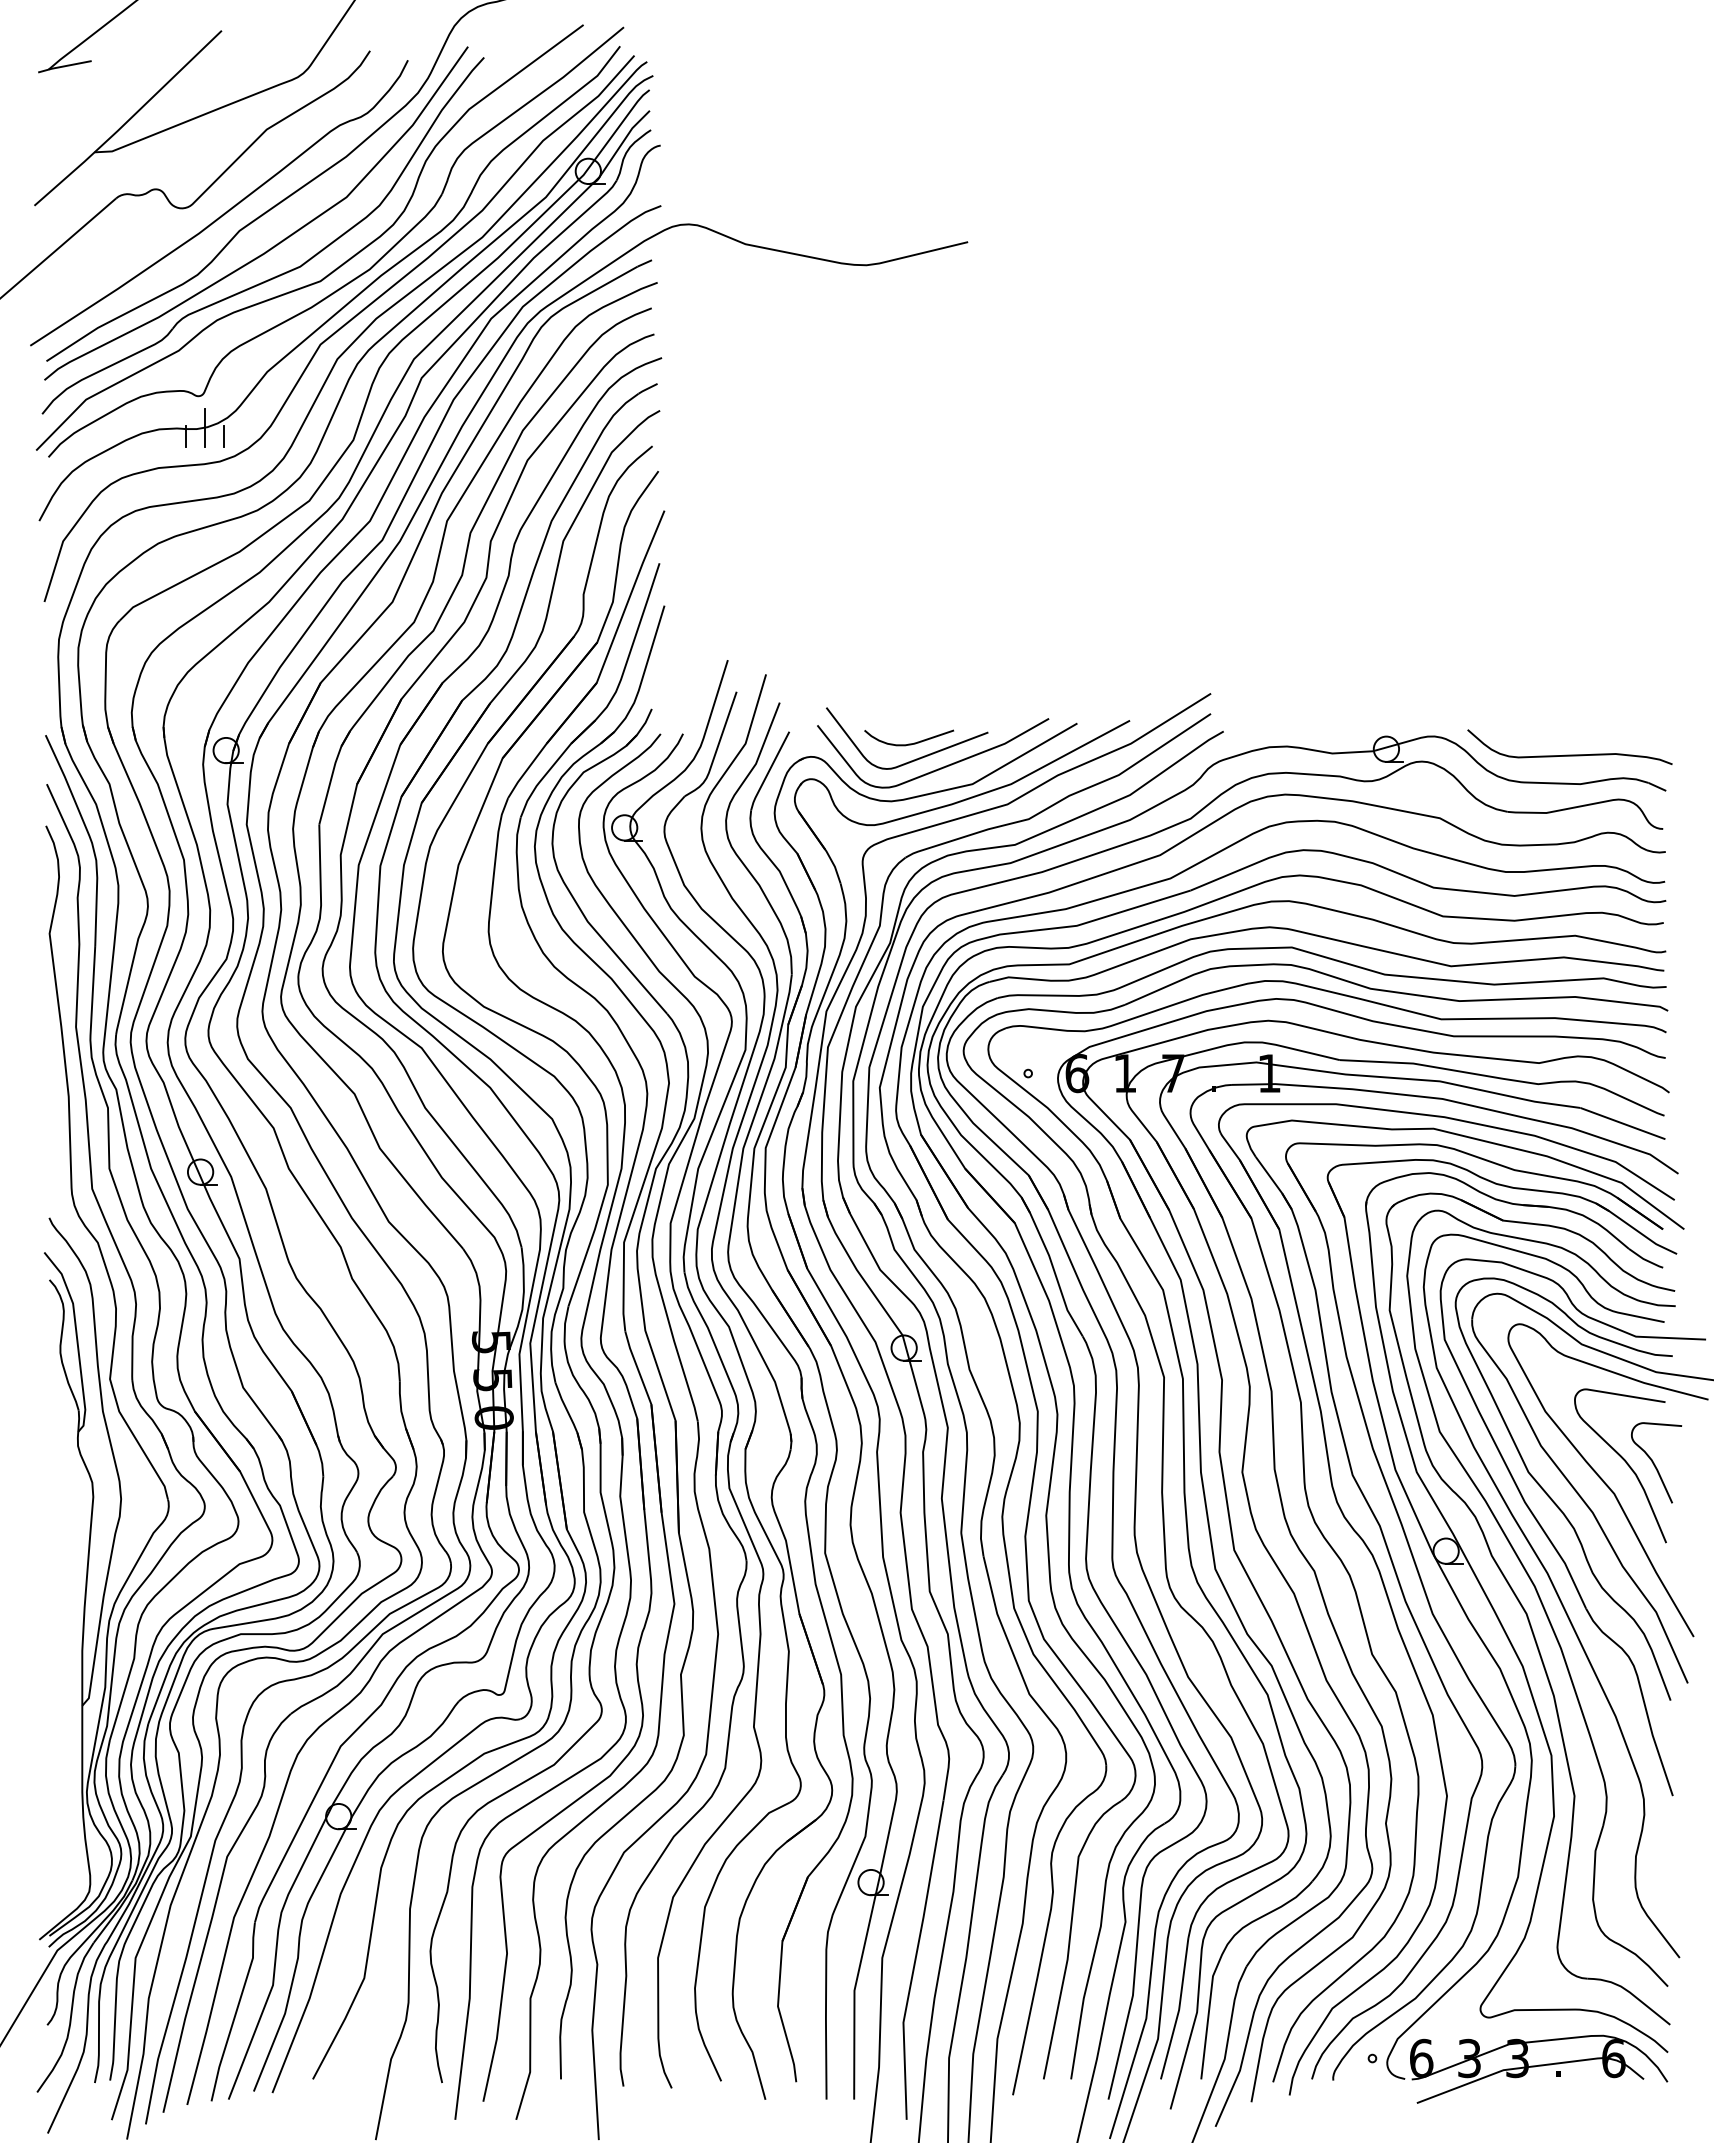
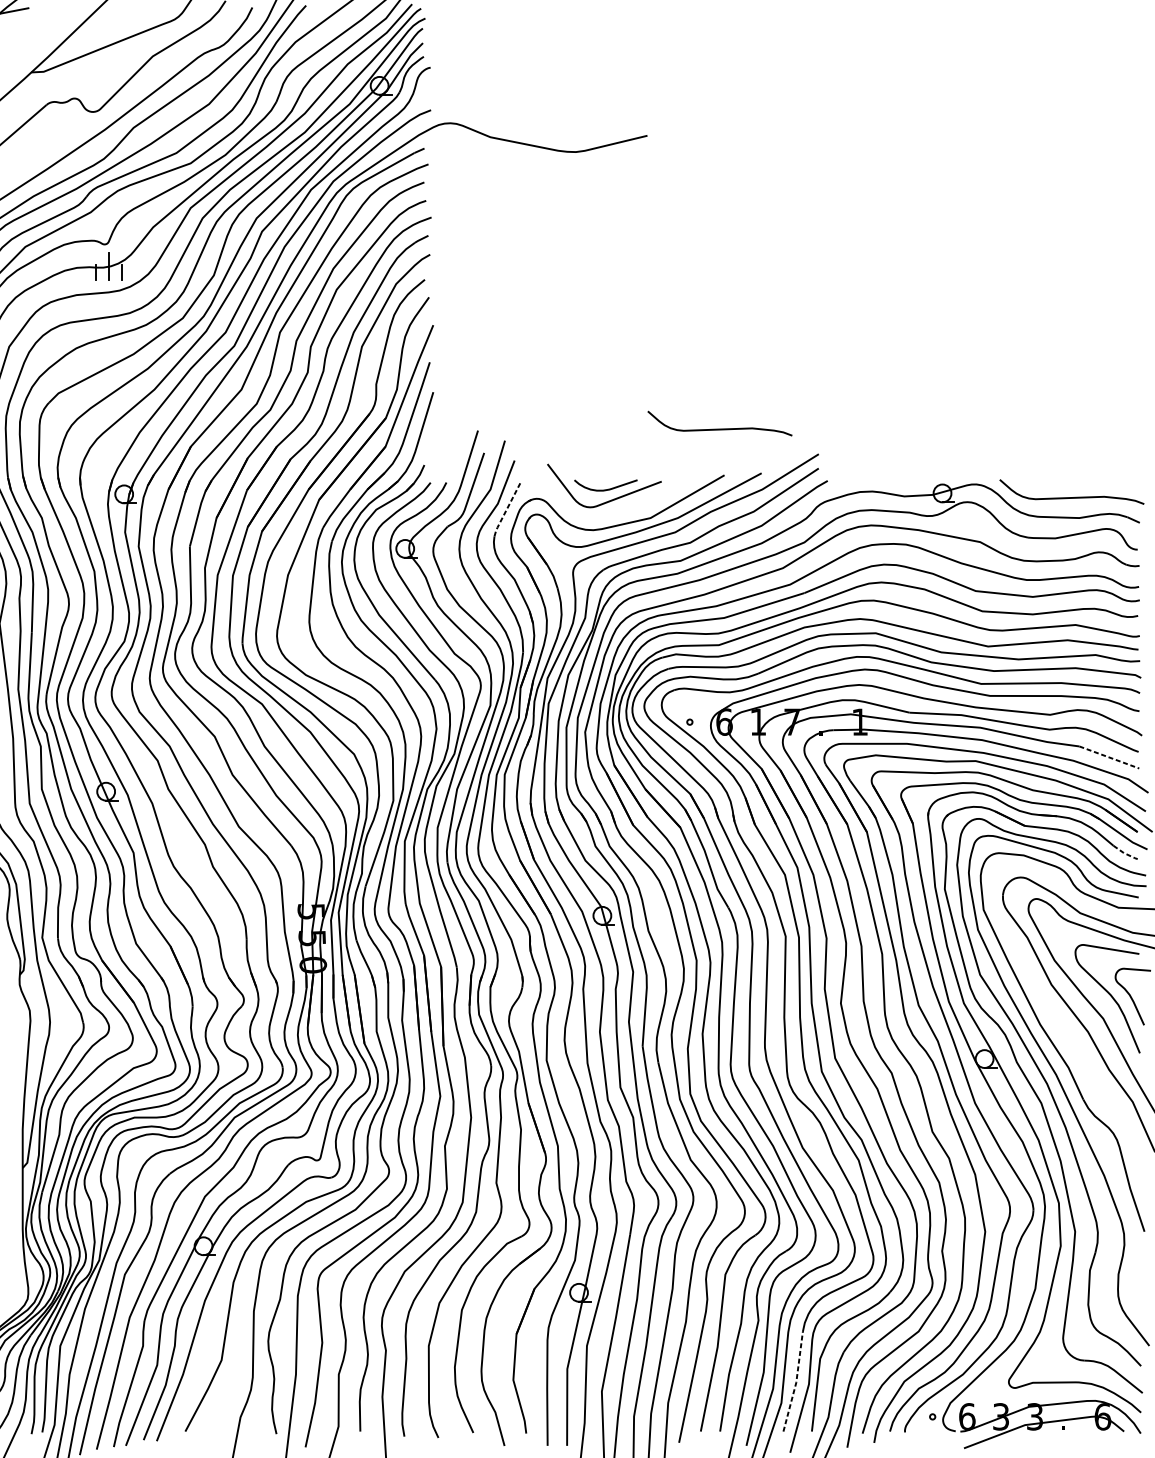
curve: (1070, 657) -> (719, 428), added
curve: (940, 767) -> (628, 506), removed
line: (768, 772) -> (506, 509), solid -> dashed
line: (1623, 1123) -> (1109, 757), solid -> dashed
line: (1646, 1260) -> (1125, 854), solid -> dashed
curve: (1551, 1497) -> (1058, 1021), removed
line: (1179, 2010) -> (796, 1383), solid -> dashed

